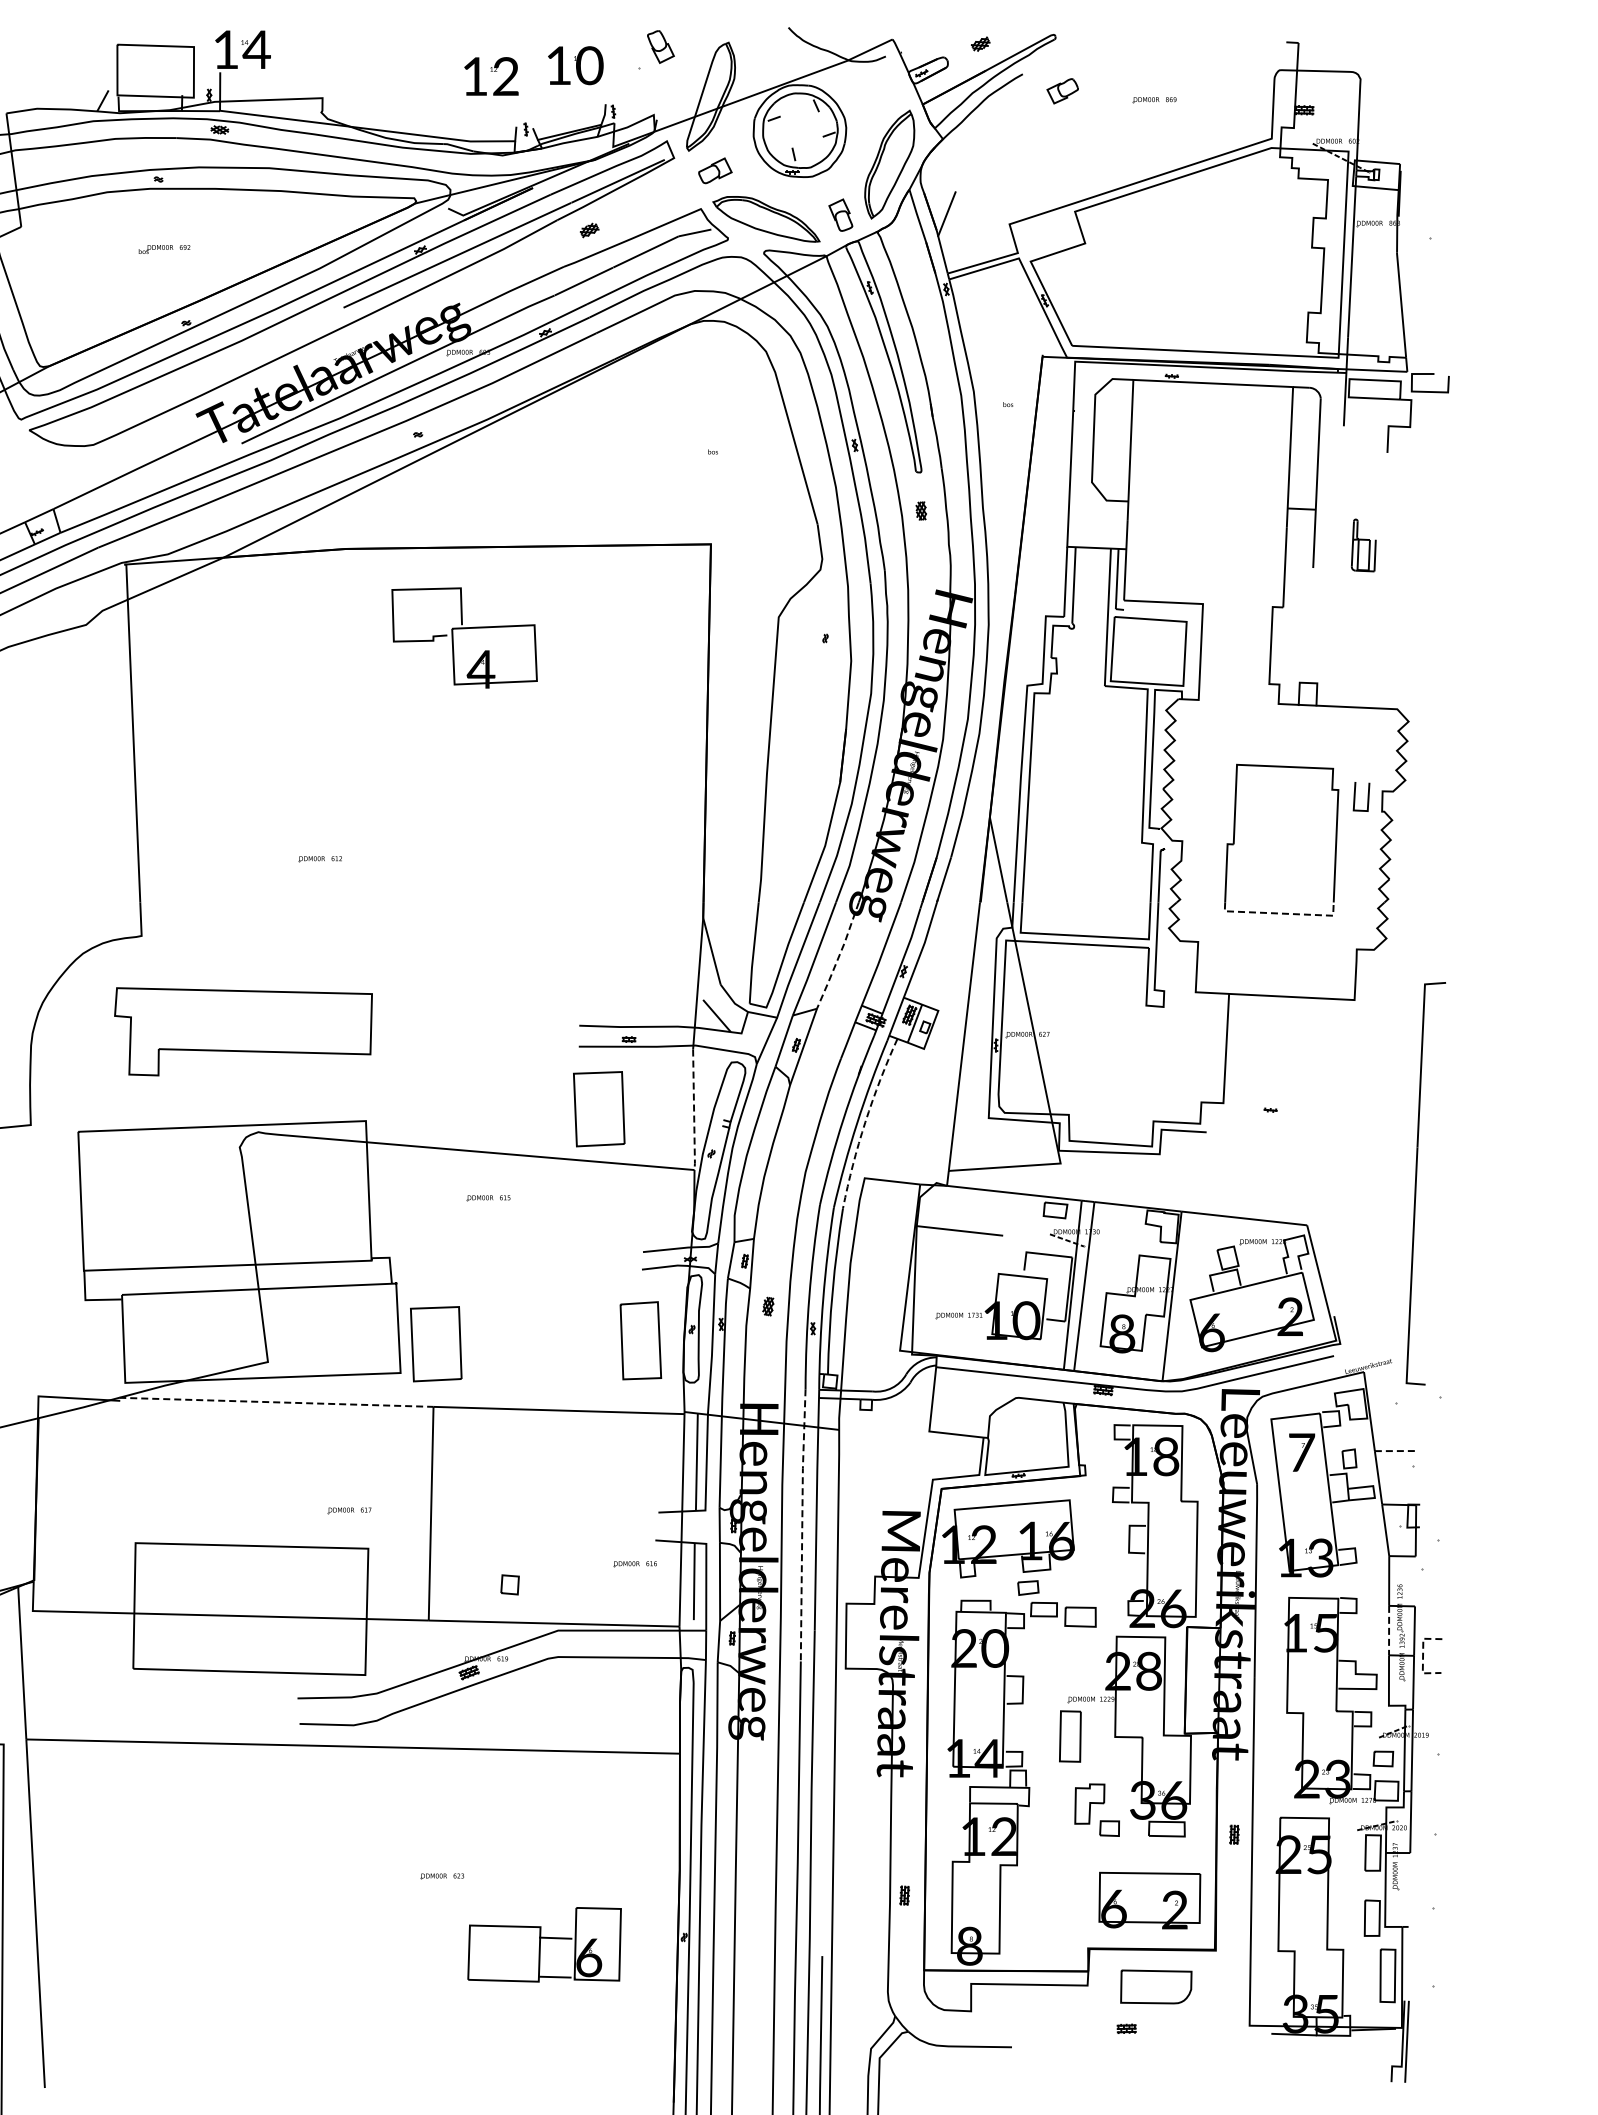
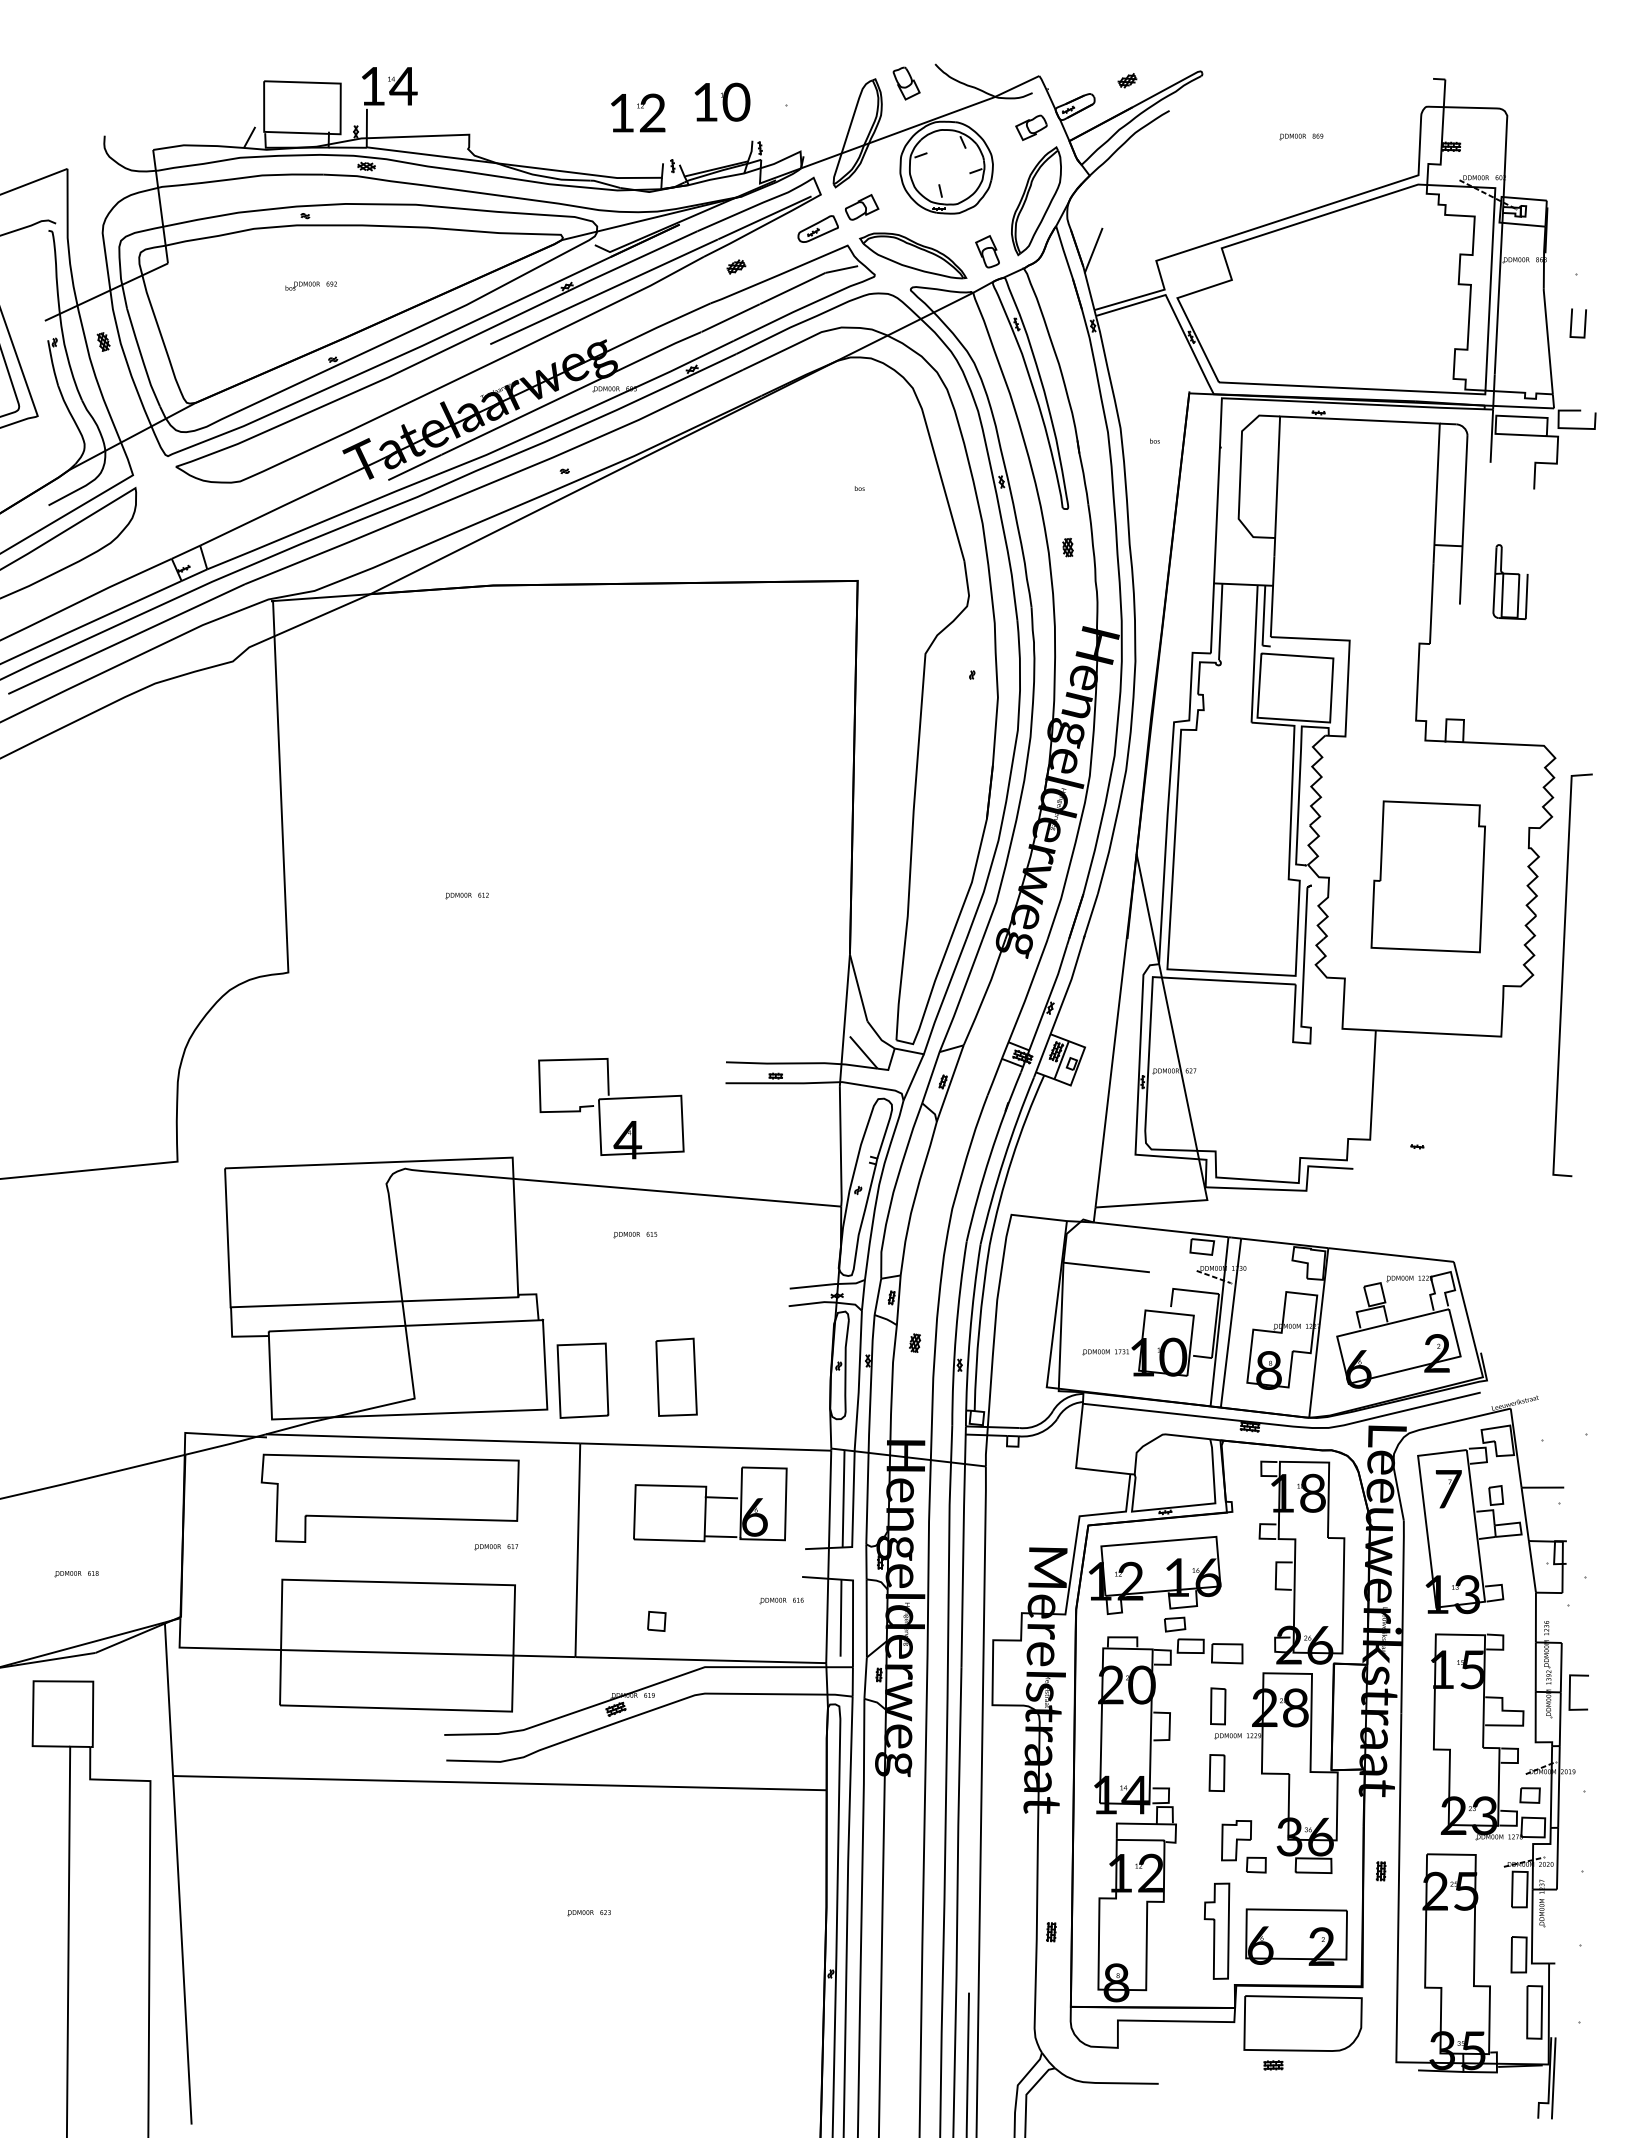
part: (660, 46) -> (906, 83), moved
part: (1062, 90) -> (1031, 127), moved
part: (670, 191) -> (817, 228), added
part: (1363, 544) -> (1510, 581), size x1.43
part: (464, 637) -> (611, 1108), moved
line: (1355, 796) -> (1572, 323), moved
line: (1281, 913) -> (1428, 950), dashed -> solid
line: (838, 956) -> (985, 993), dashed -> solid
part: (242, 1030) -> (389, 1497), moved
part: (598, 1108) -> (745, 1145), removed
line: (693, 1109) -> (840, 1146), dashed -> solid
arc: (865, 1121) -> (1012, 1158), dashed -> solid
part: (1416, 1183) -> (1563, 975), moved
part: (640, 1339) -> (676, 1376), moved
line: (276, 1401) -> (423, 1438), dashed -> solid
line: (1396, 1450) -> (1543, 1487), dashed -> solid
line: (802, 1524) -> (949, 1561), dashed -> solid
line: (1388, 1630) -> (1535, 1667), dashed -> solid
line: (1422, 1655) -> (1569, 1692), dashed -> solid
part: (1071, 1669) -> (1218, 1706), added
part: (1069, 1735) -> (1216, 1772), size x0.71
part: (1069, 1893) -> (1216, 1930), added
part: (544, 1944) -> (710, 1504), moved
part: (1155, 1986) -> (1302, 2023), size x1.67

